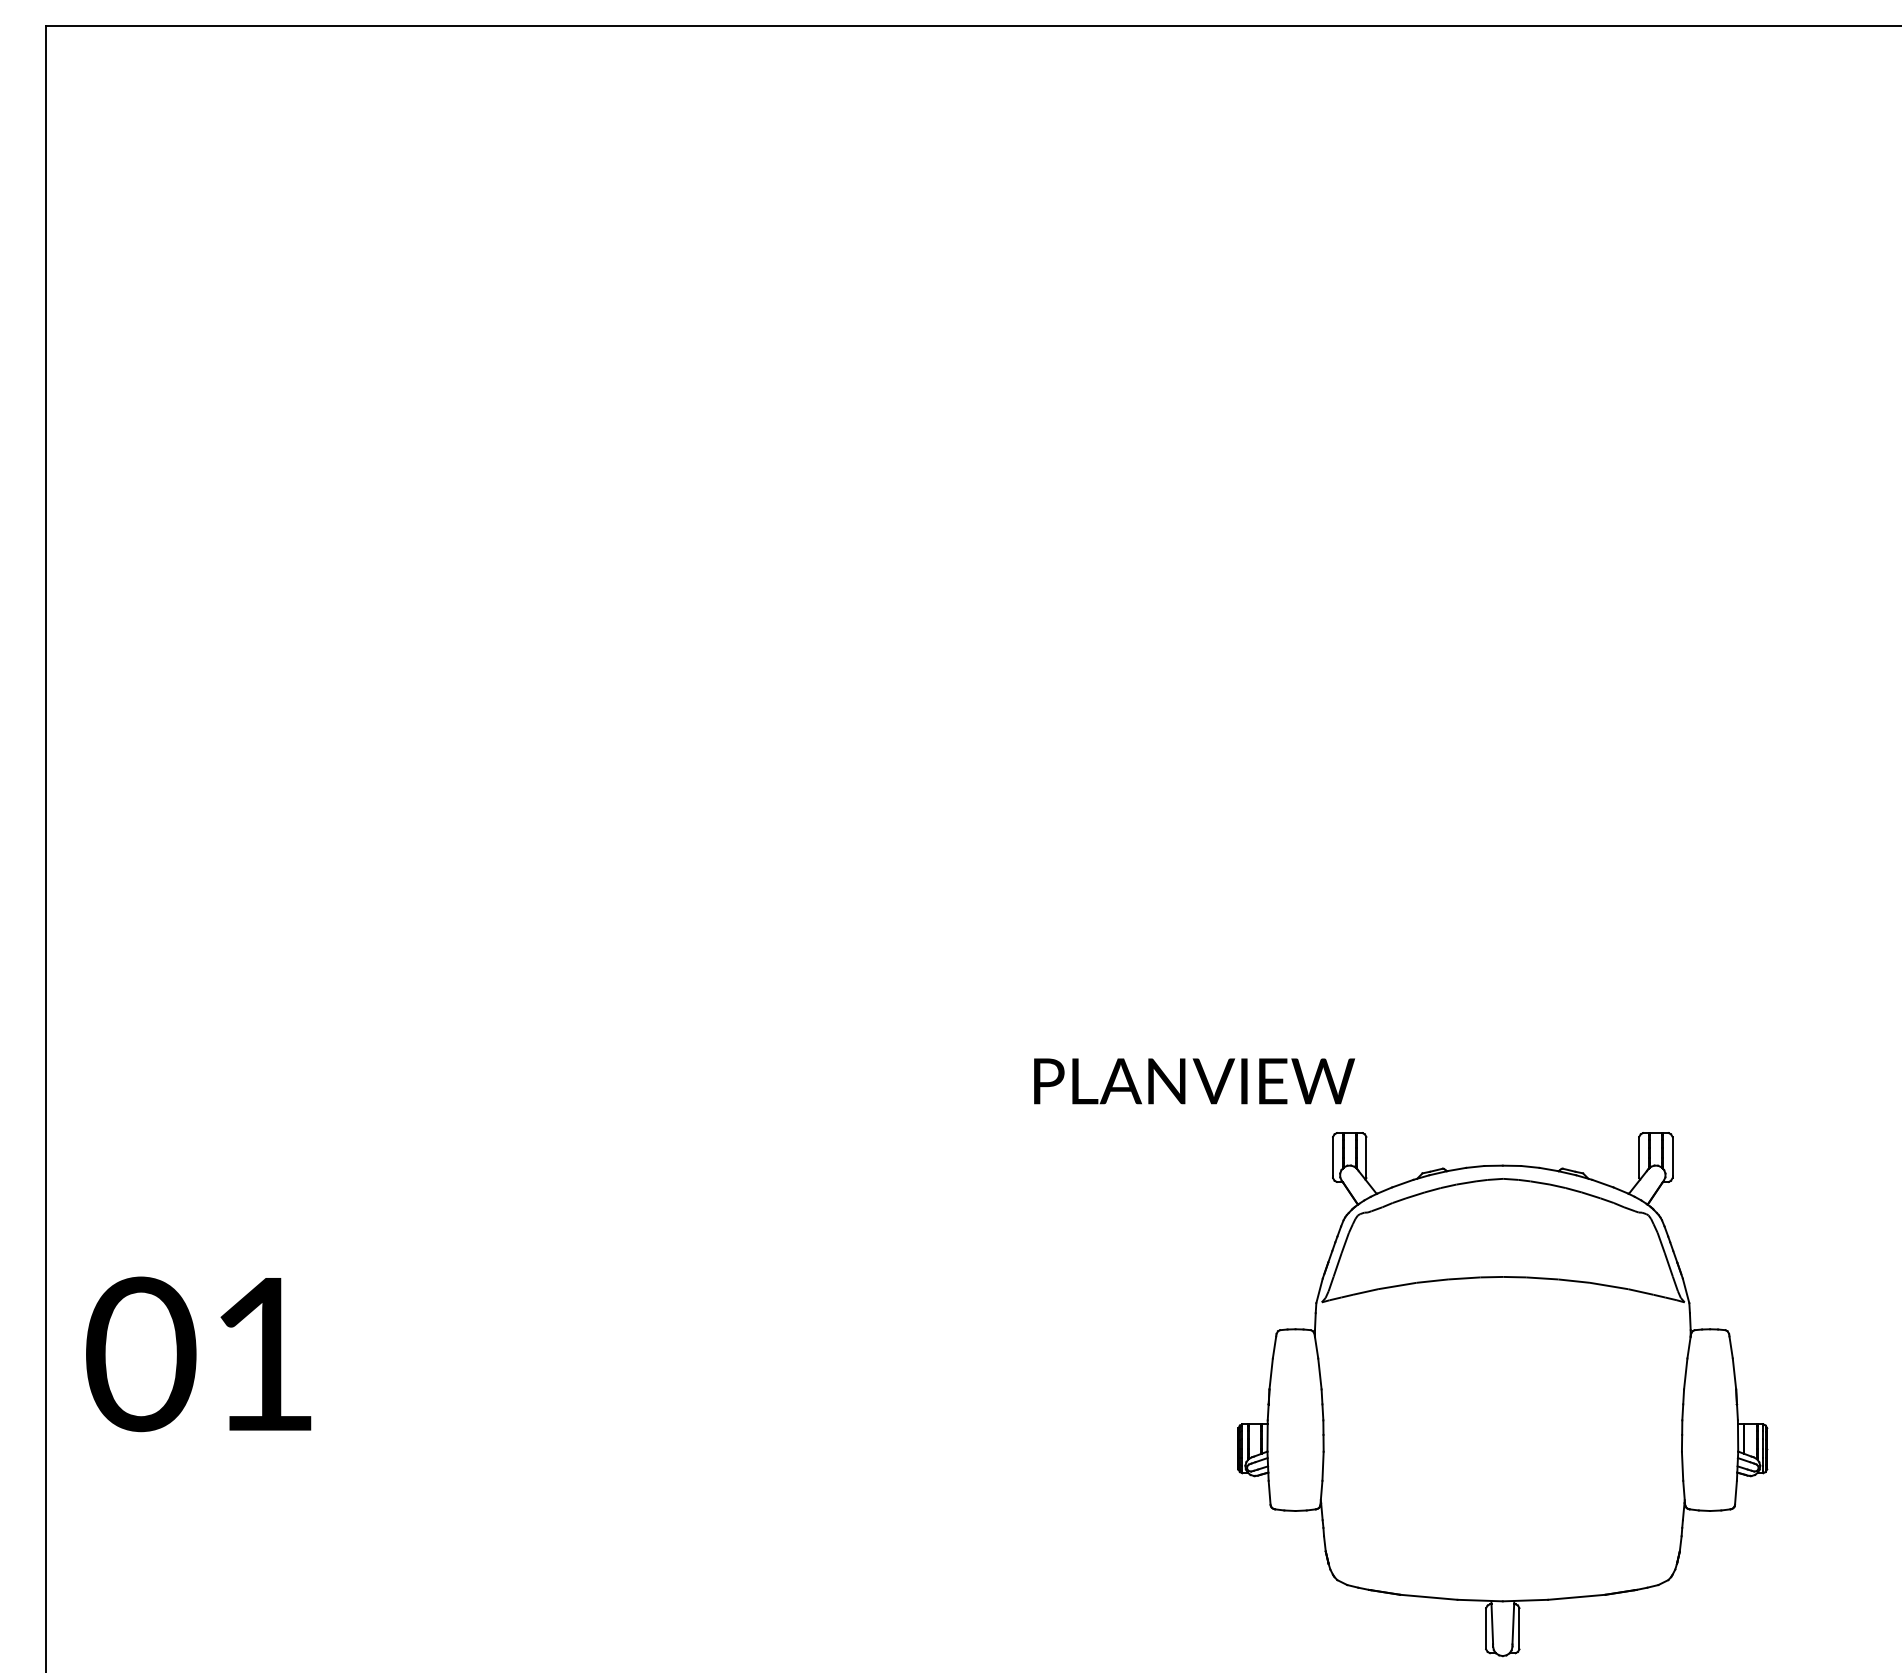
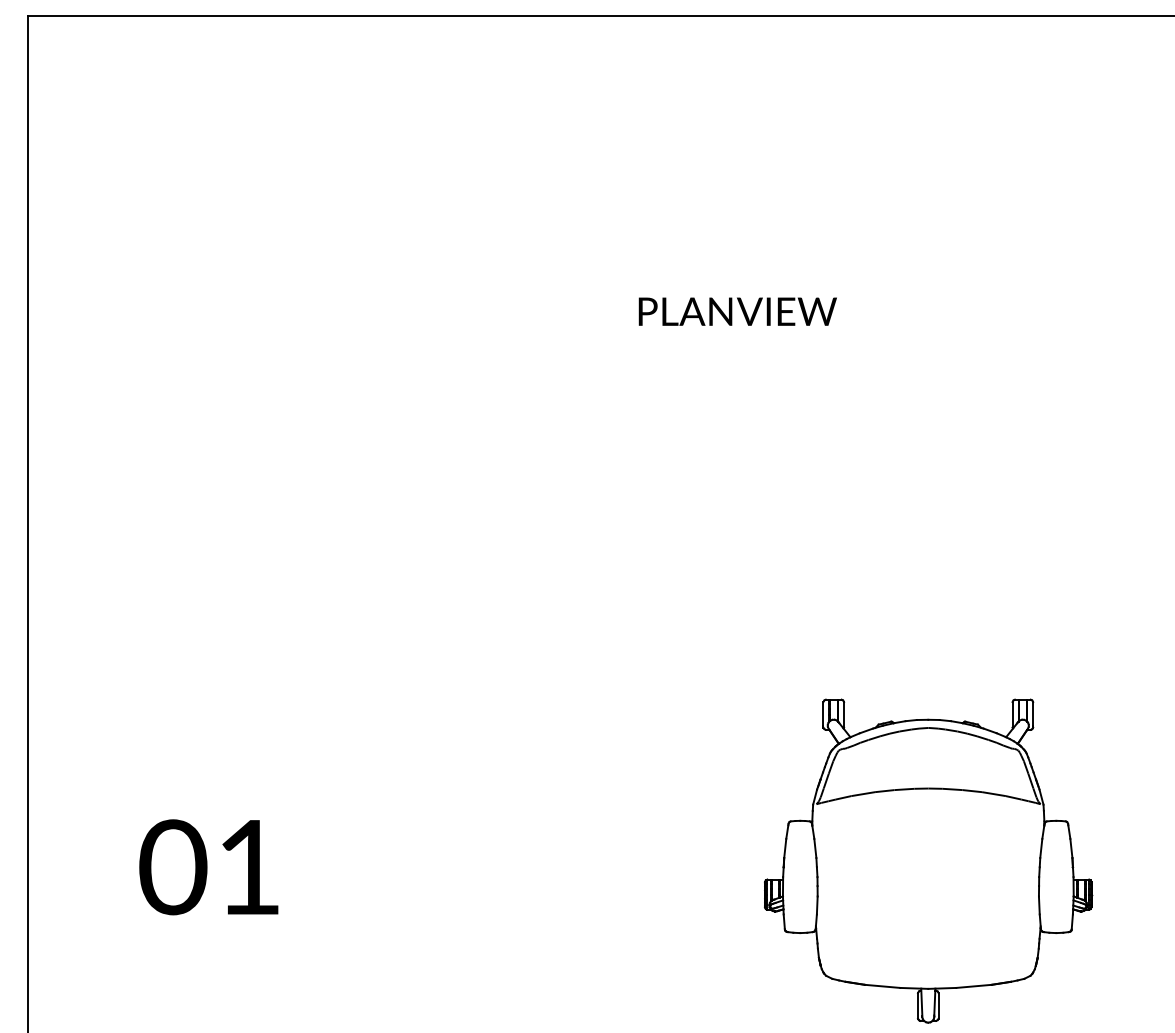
text: (1193, 1080) -> (737, 311), moved
text: (198, 1354) -> (208, 867), moved

